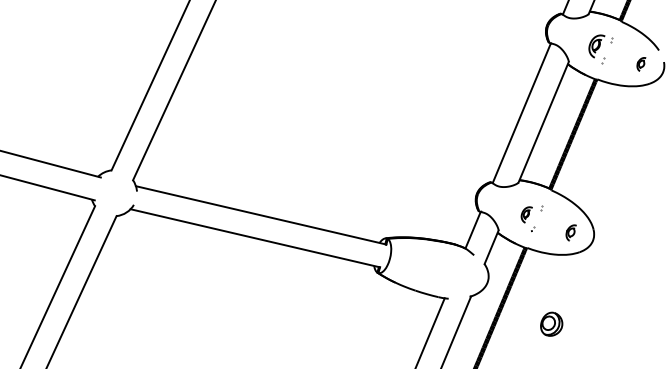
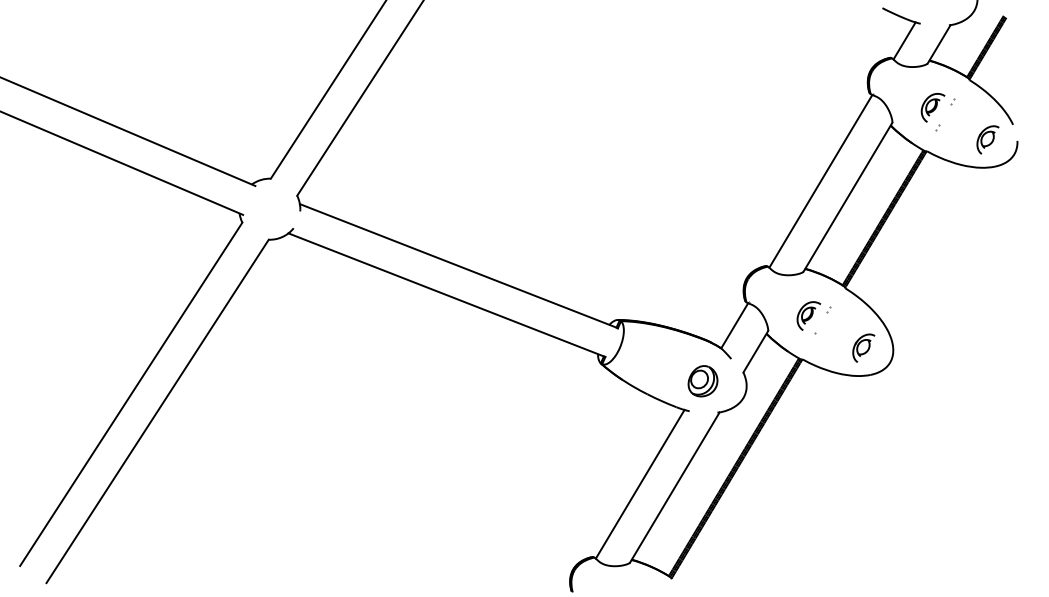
part: (641, 64) -> (987, 139), size x1.67
part: (526, 214) -> (808, 315), size x1.43
part: (571, 232) -> (863, 347), size x1.43
part: (551, 324) -> (702, 381), moved

